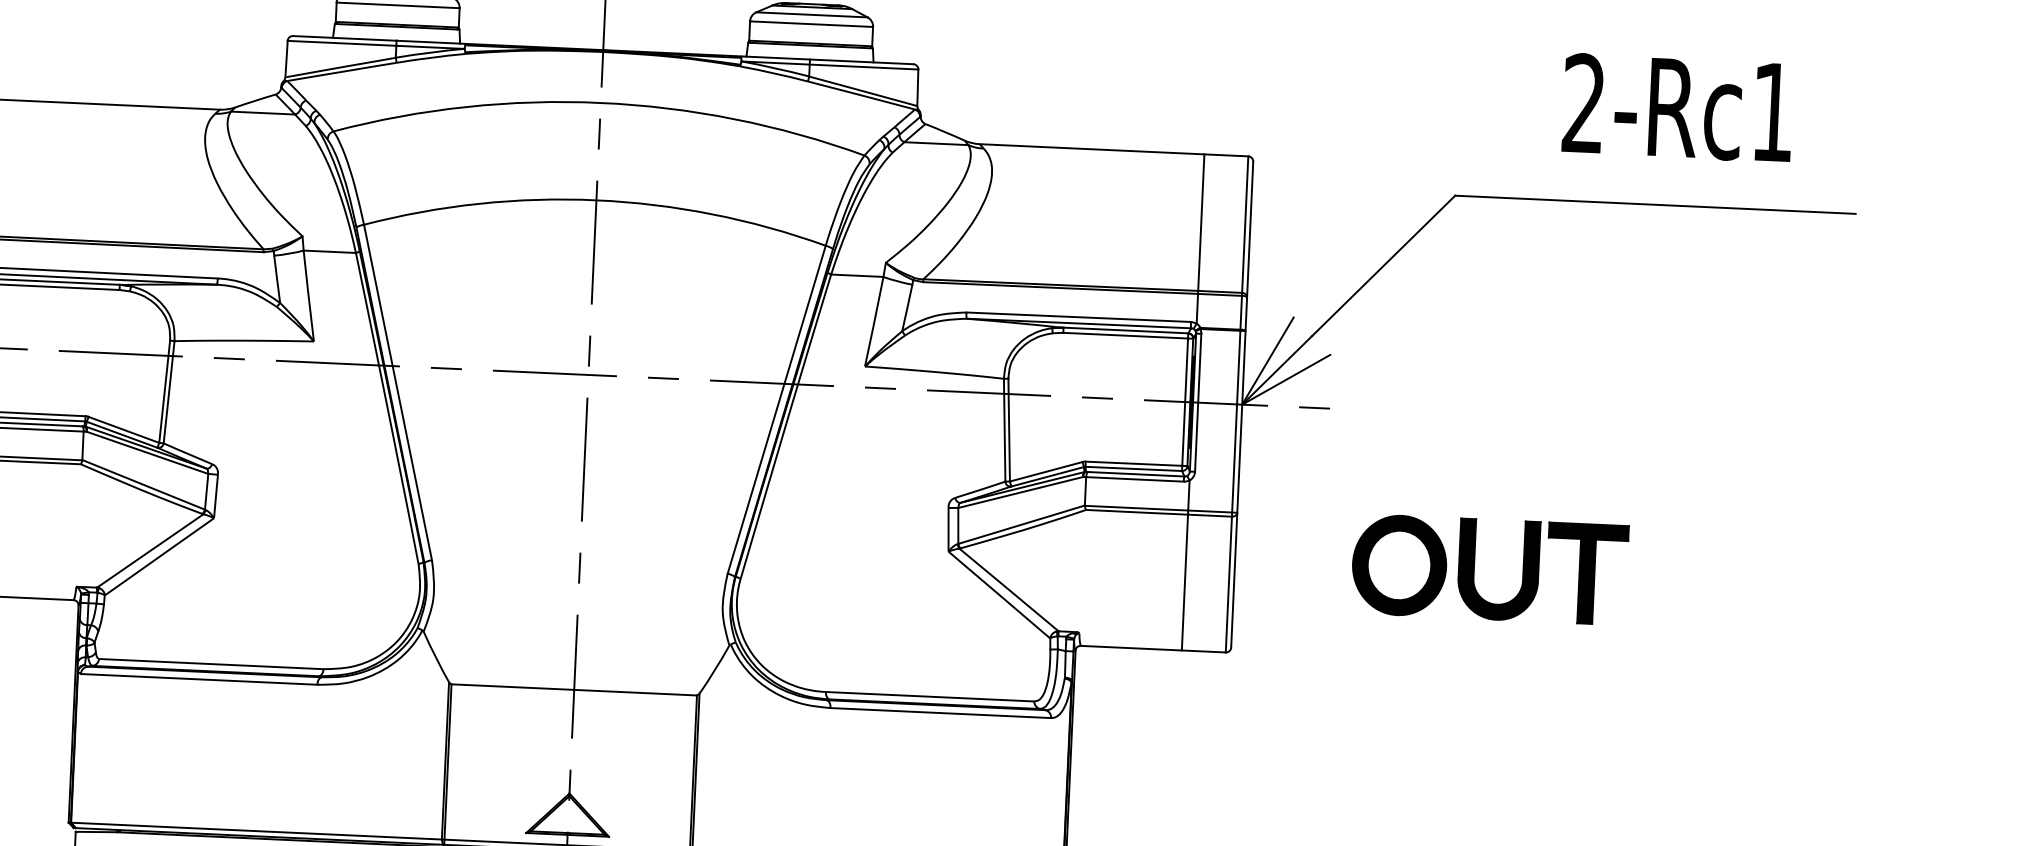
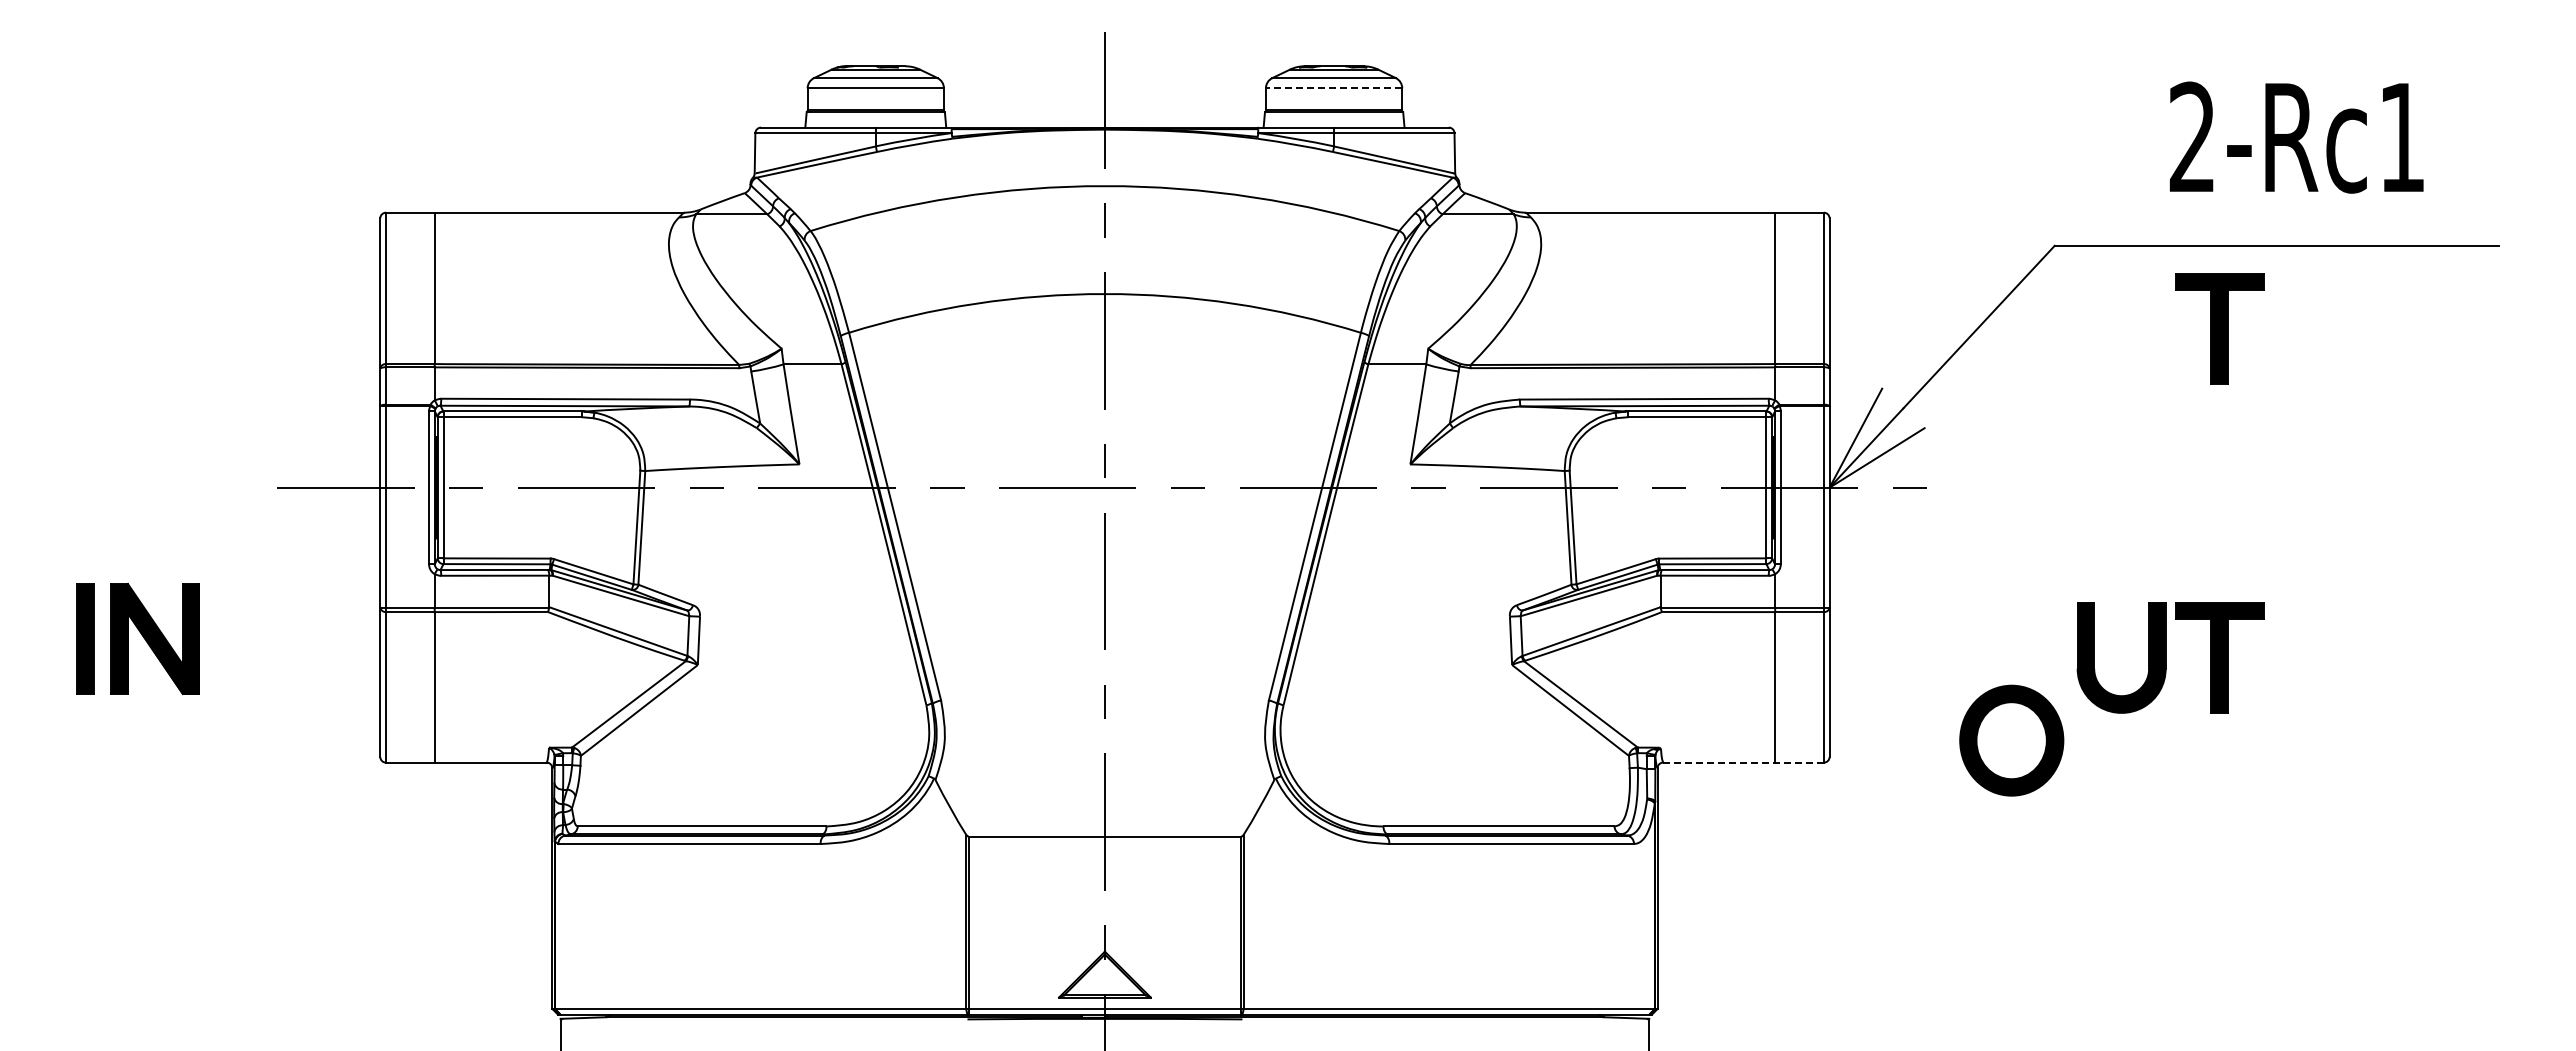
line: (811, 24) -> (1333, 88), solid -> dashed
part: (1600, 277) -> (2219, 328), added
part: (1399, 565) -> (2011, 740), moved
line: (1154, 649) -> (1744, 762), solid -> dashed

